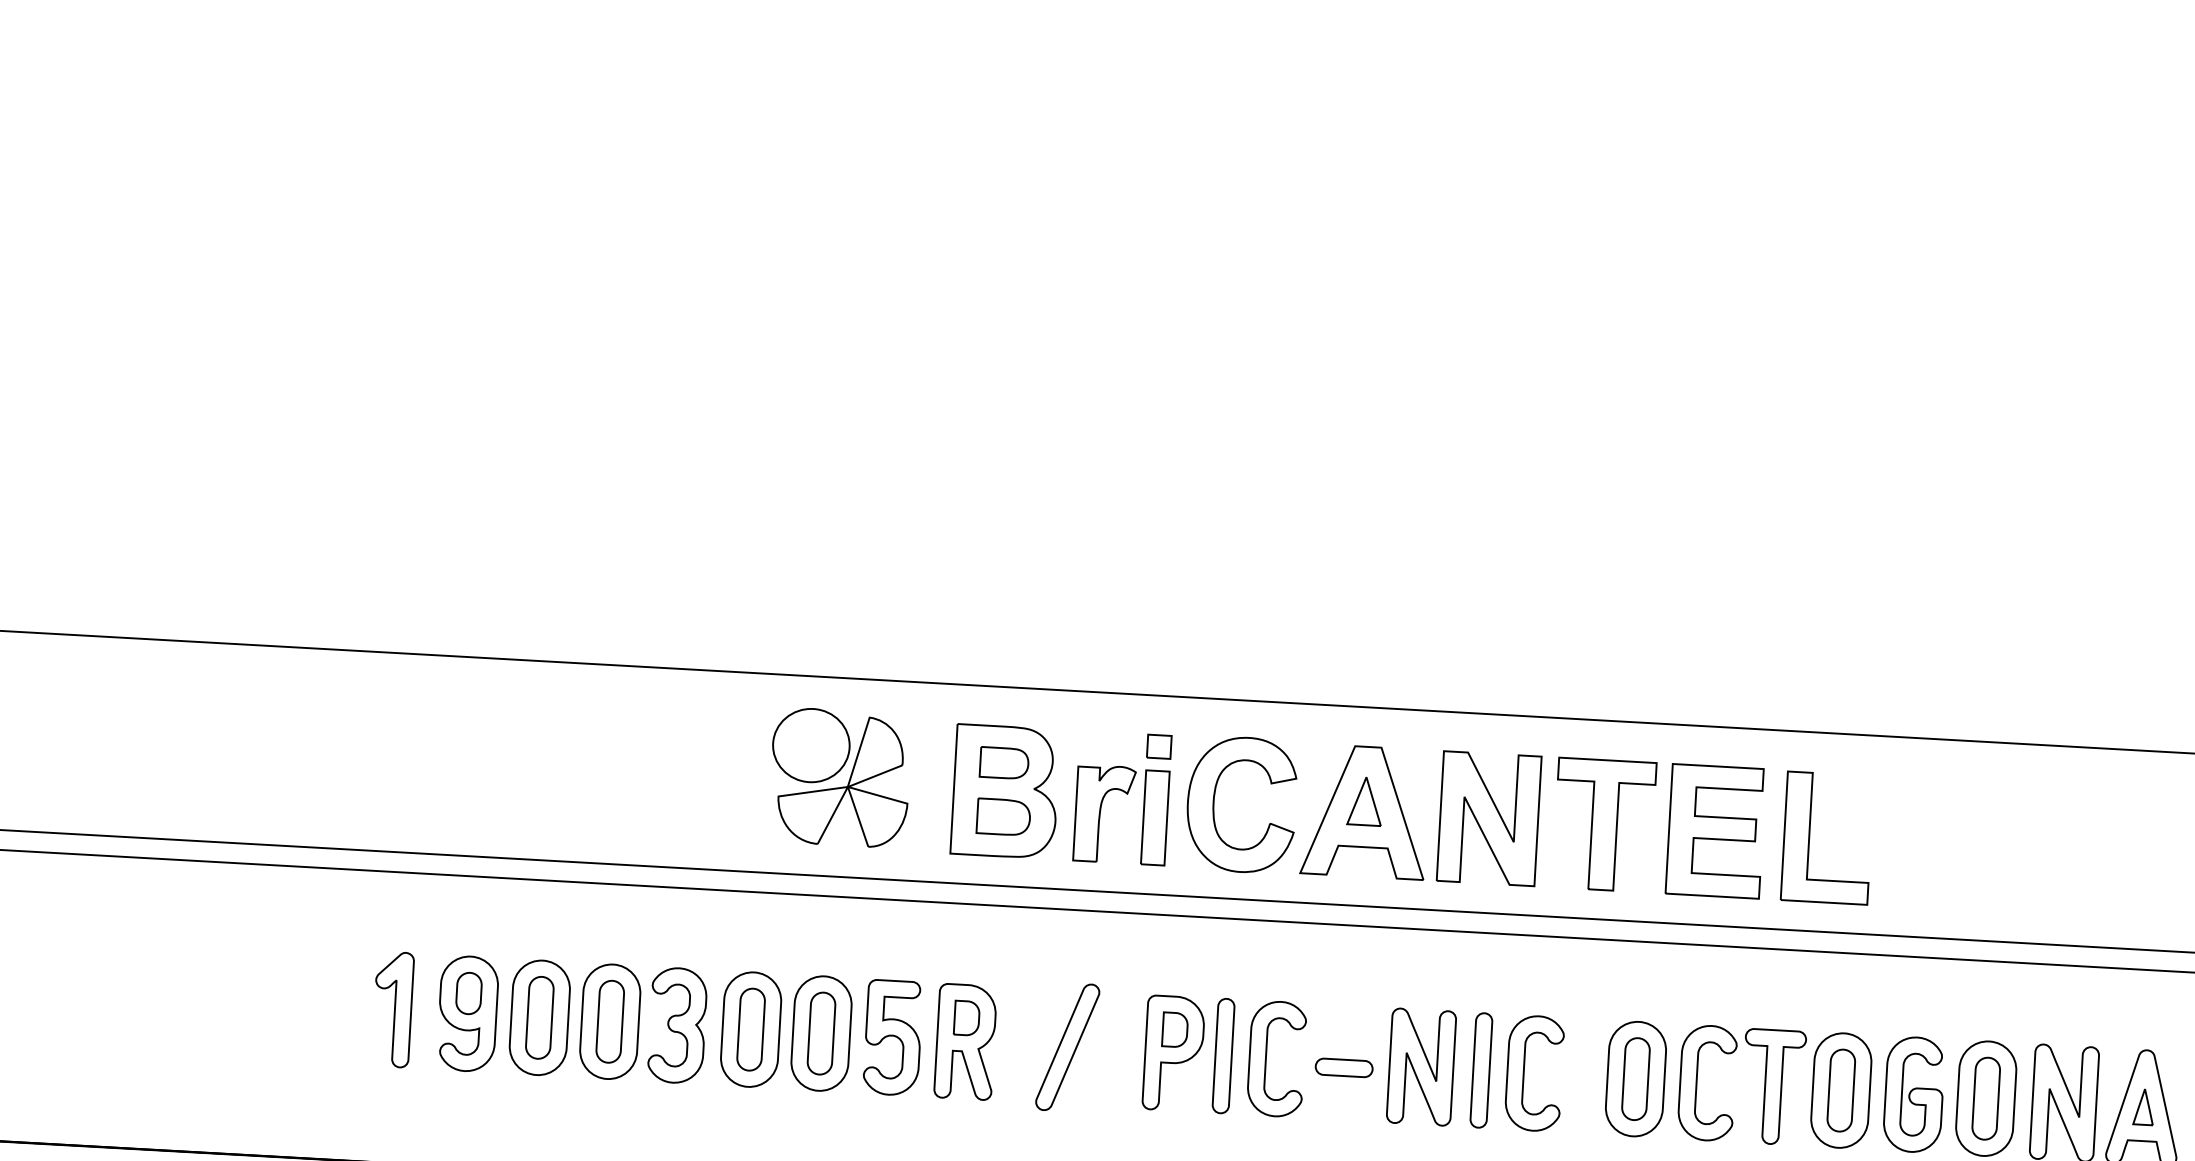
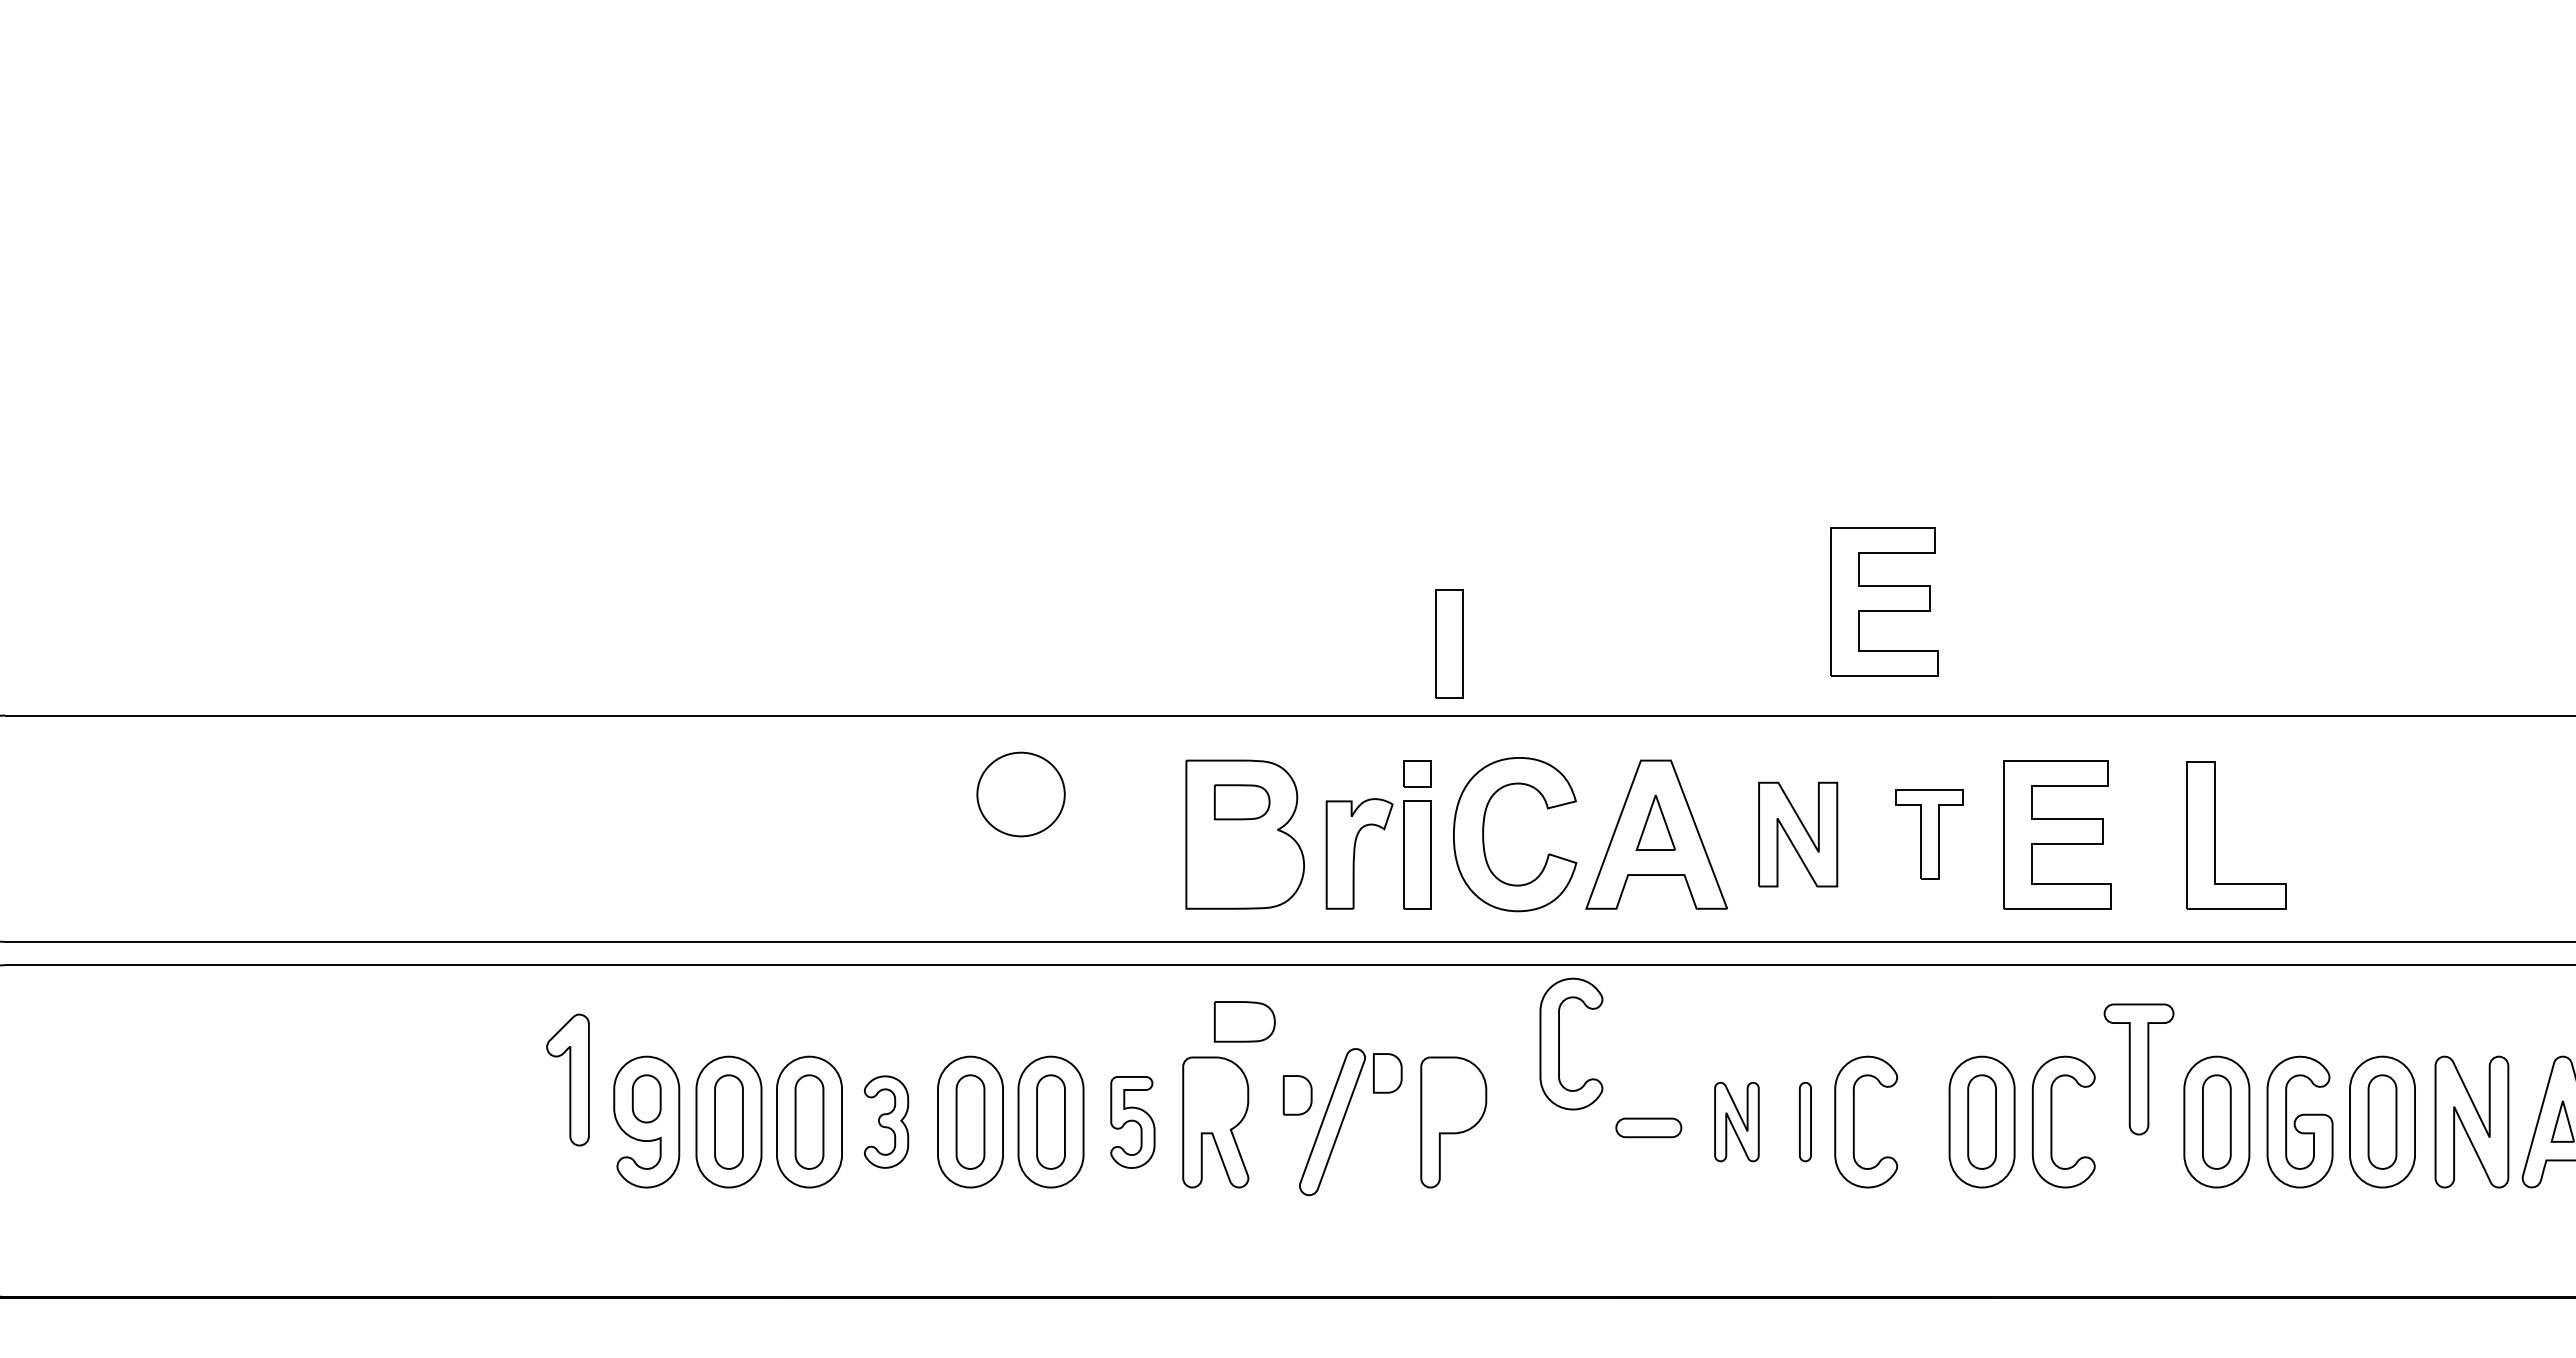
part: (1576, 618) -> (1884, 601), added
part: (1193, 634) -> (1449, 643), added
part: (843, 780) -> (1060, 832), removed
part: (1003, 816) -> (1244, 1021), moved
part: (1488, 818) -> (1797, 834), size x0.7
part: (1604, 824) -> (1929, 834), size x0.6
part: (1809, 837) -> (2215, 835), moved
part: (392, 1009) -> (567, 1079), moved
part: (966, 1018) -> (1297, 1095), moved
part: (677, 1025) -> (886, 1121), size x0.7
part: (1174, 1030) -> (1387, 1073), moved
part: (892, 1037) -> (1132, 1122), size x0.7
part: (1223, 1055) -> (1510, 1121), removed
part: (1266, 1057) -> (1559, 1043), moved
part: (1421, 1066) -> (1736, 1121), size x0.6
part: (1481, 1069) -> (1805, 1121), size x0.6
part: (1772, 1087) -> (2138, 1069), moved

